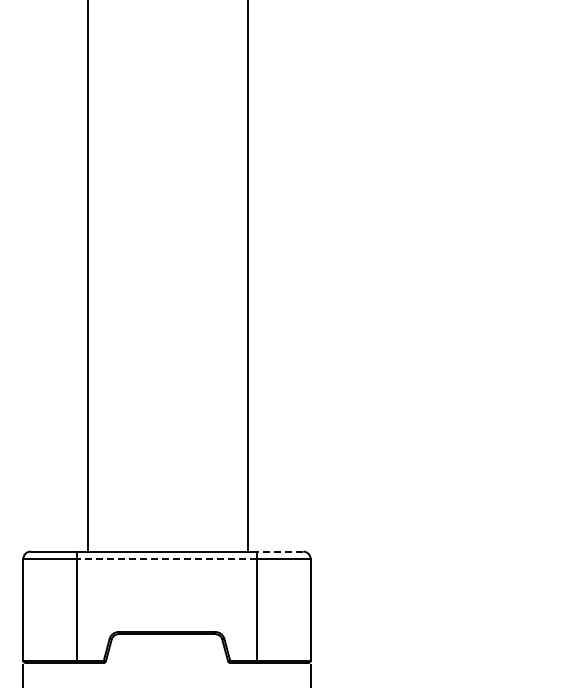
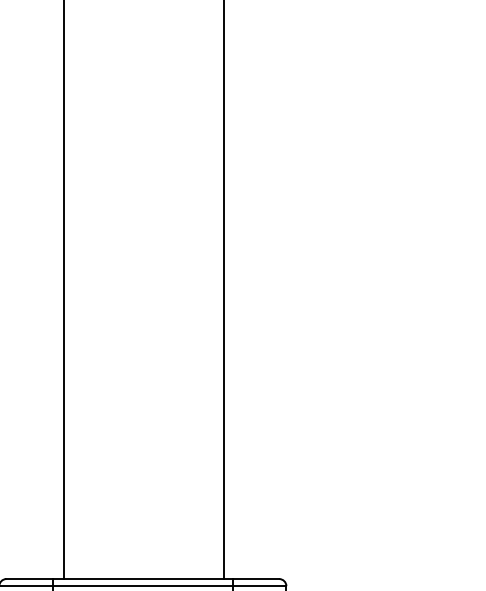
line: (279, 551) -> (255, 578), dashed -> solid
line: (167, 558) -> (143, 585), dashed -> solid

